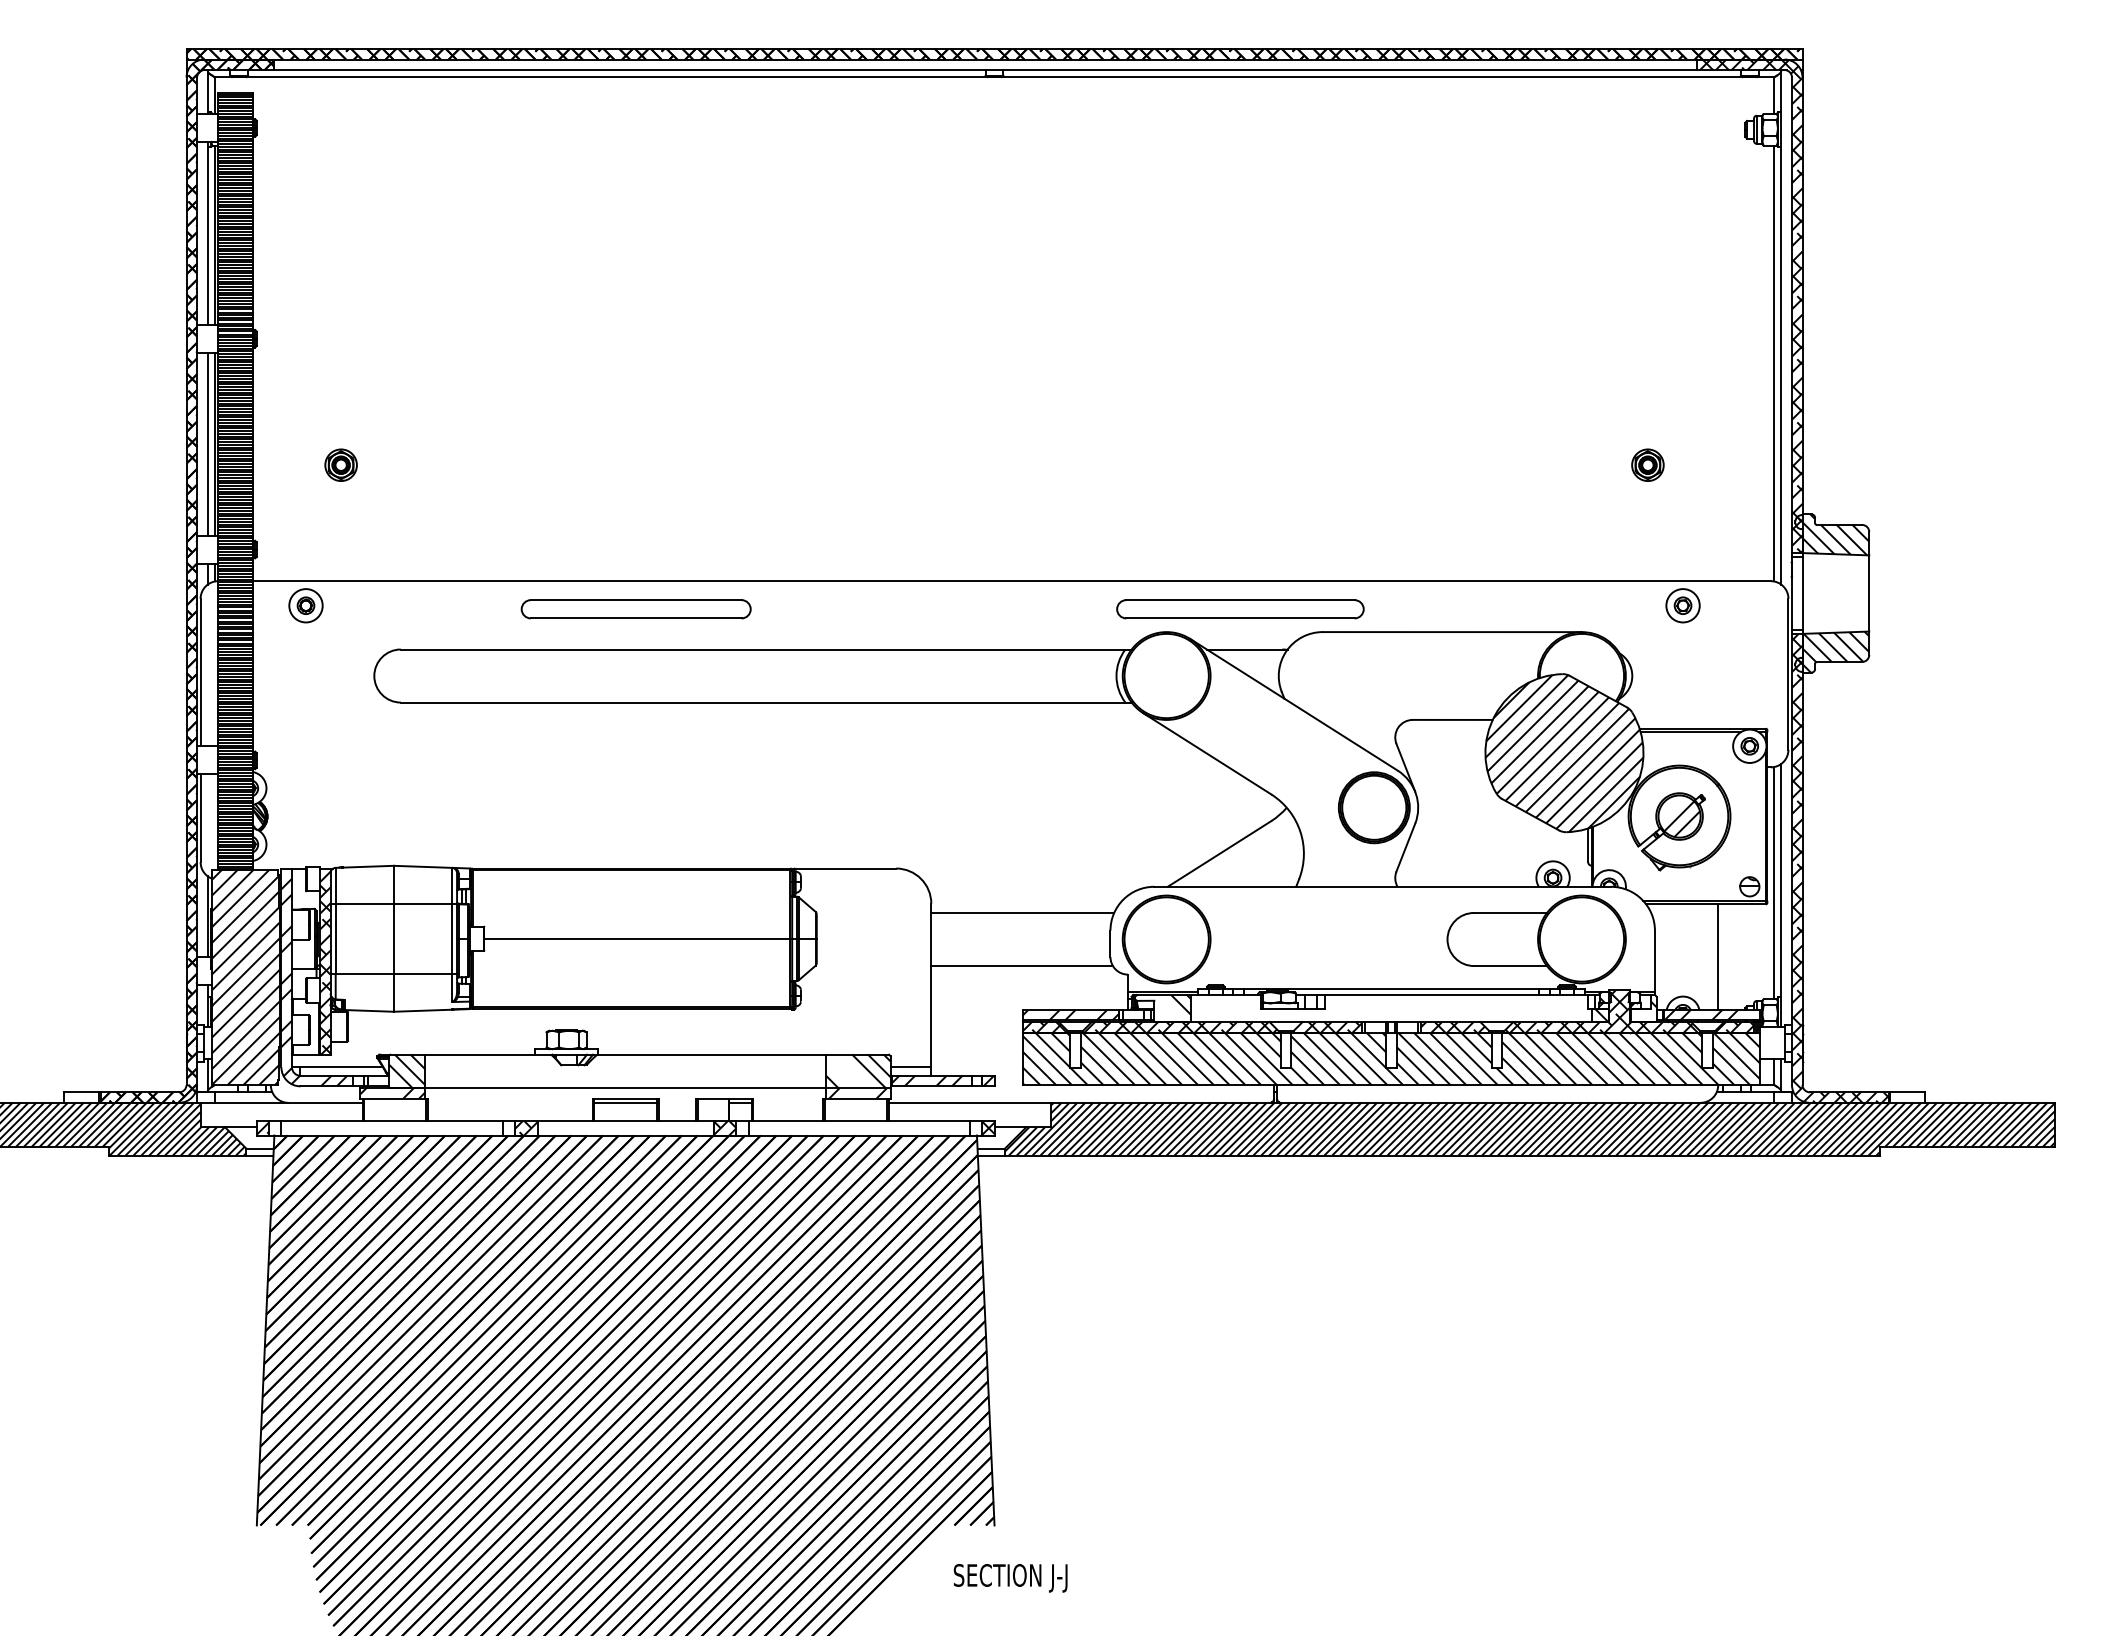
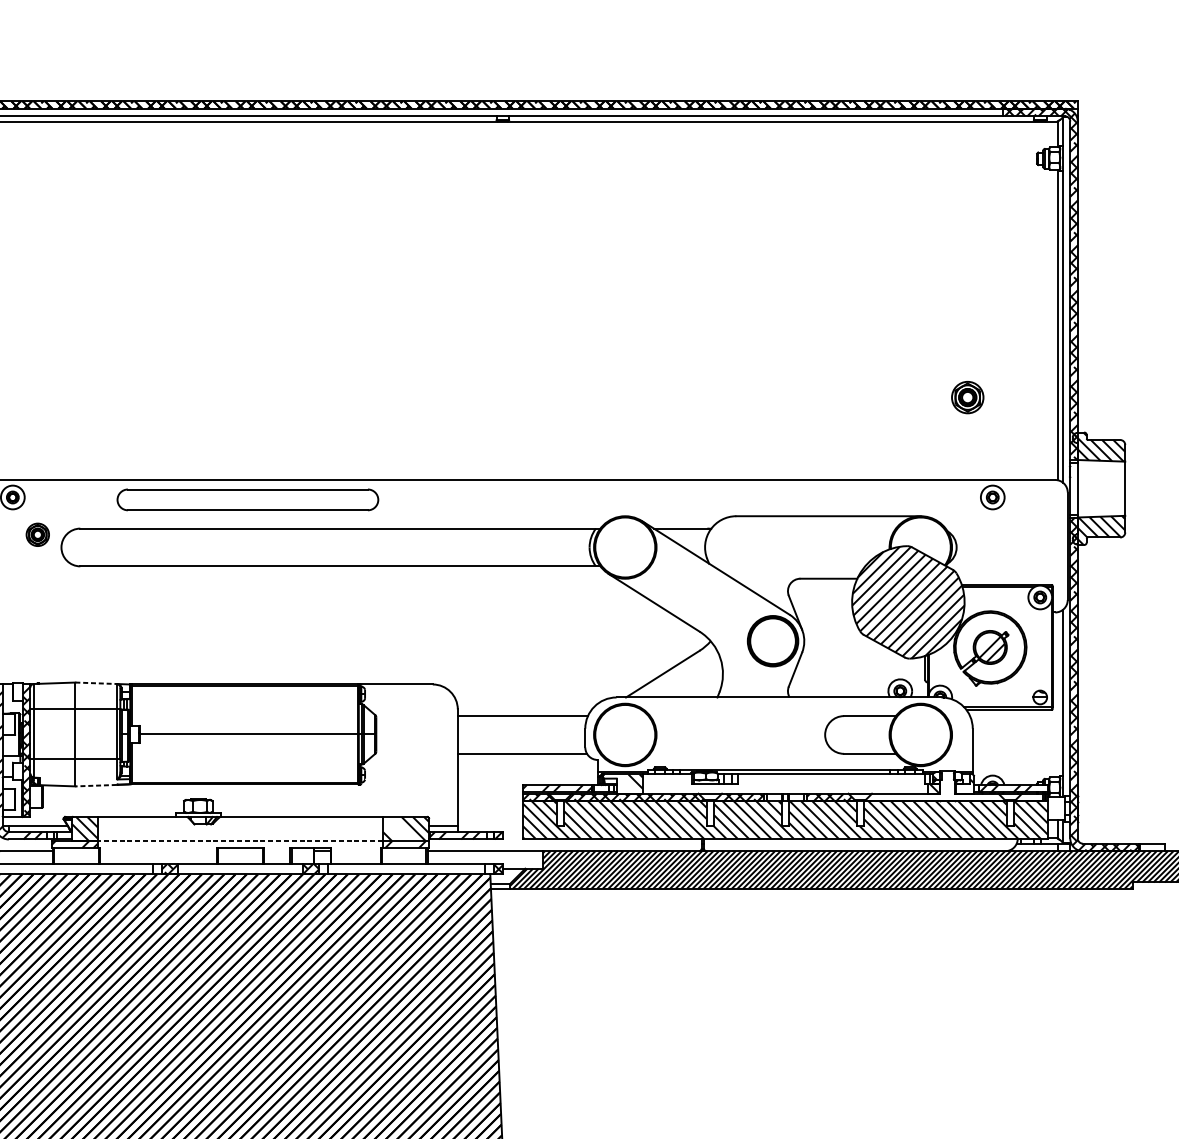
part: (340, 464) -> (37, 534), moved
part: (1647, 464) -> (967, 396), size x1.4
part: (635, 609) -> (247, 500), size x1.6
part: (1240, 609) -> (677, 500), removed
line: (423, 866) -> (96, 683), solid -> dashed
line: (1774, 882) -> (1057, 694), removed
line: (1718, 956) -> (1017, 747), removed
line: (422, 1010) -> (95, 785), solid -> dashed
hatch: (1602, 1011) -> (935, 786), removed
hatch: (1734, 1027) -> (1029, 797), removed
line: (625, 1088) -> (240, 841), solid -> dashed
line: (625, 1102) -> (240, 850), removed

